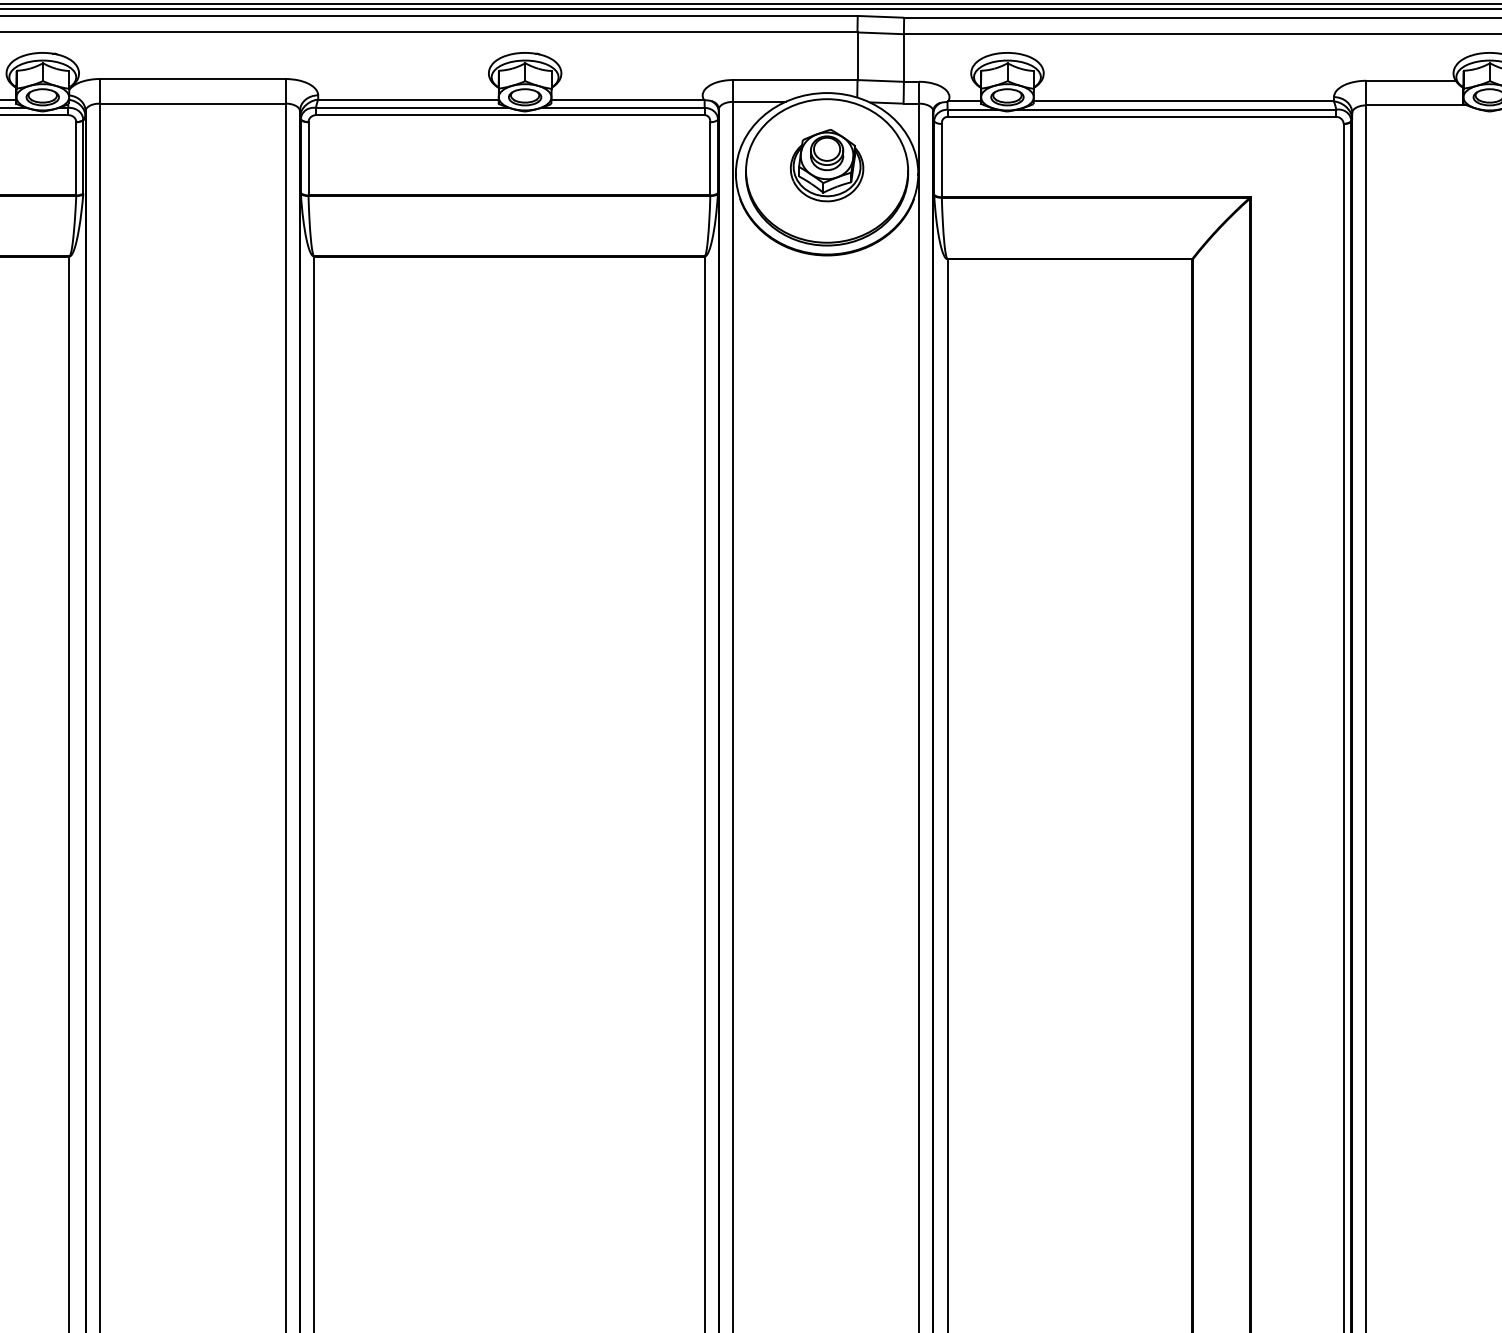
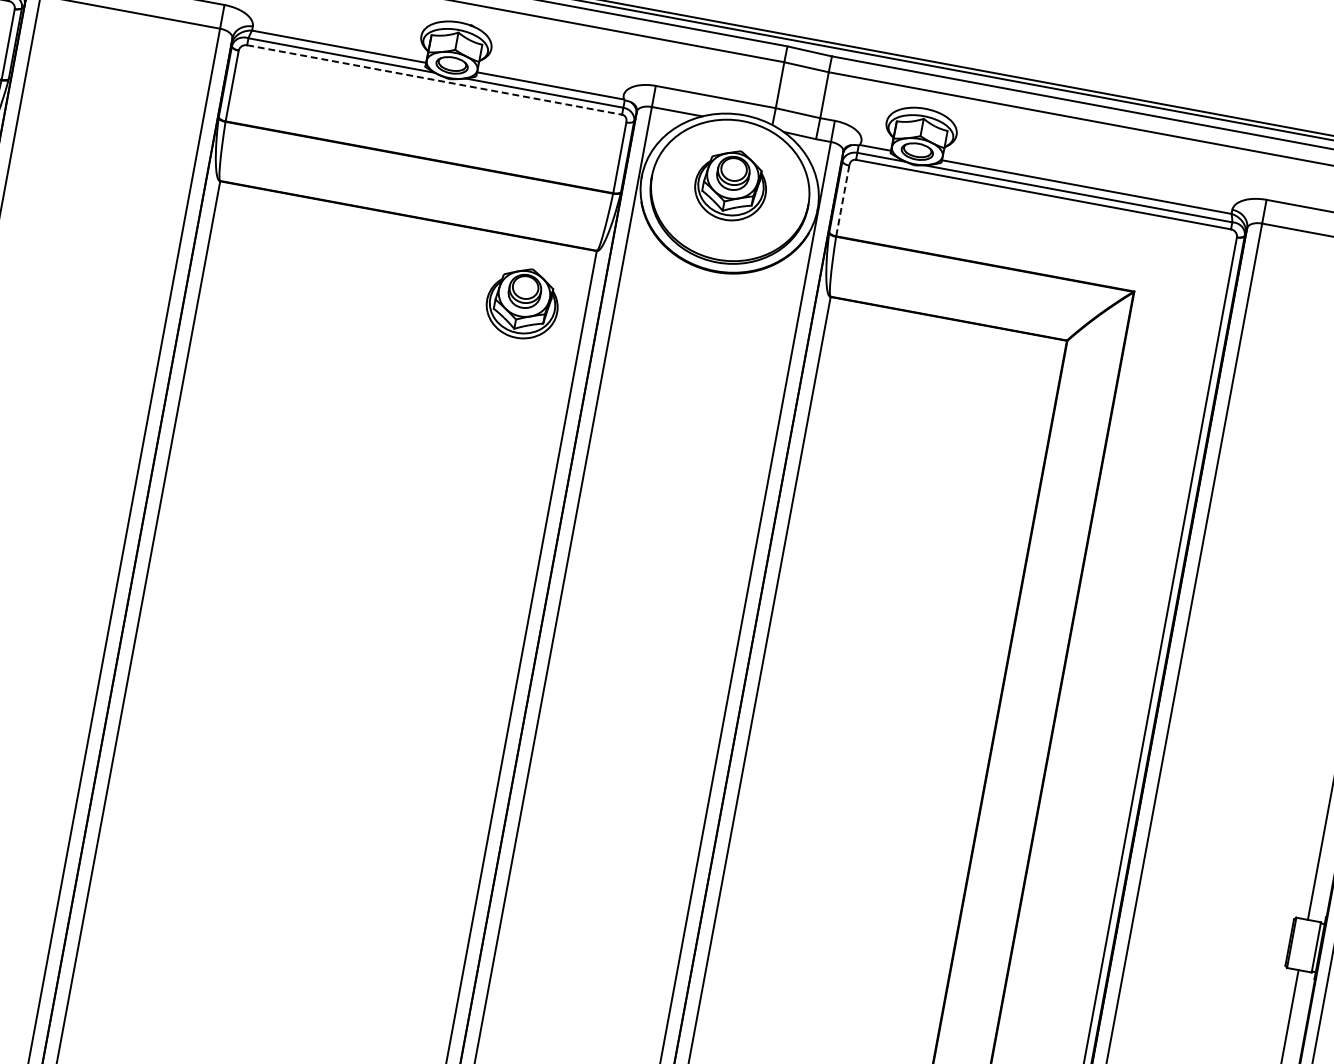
line: (510, 115) -> (434, 80), solid -> dashed
line: (941, 160) -> (842, 200), solid -> dashed
part: (639, 322) -> (522, 303), added

